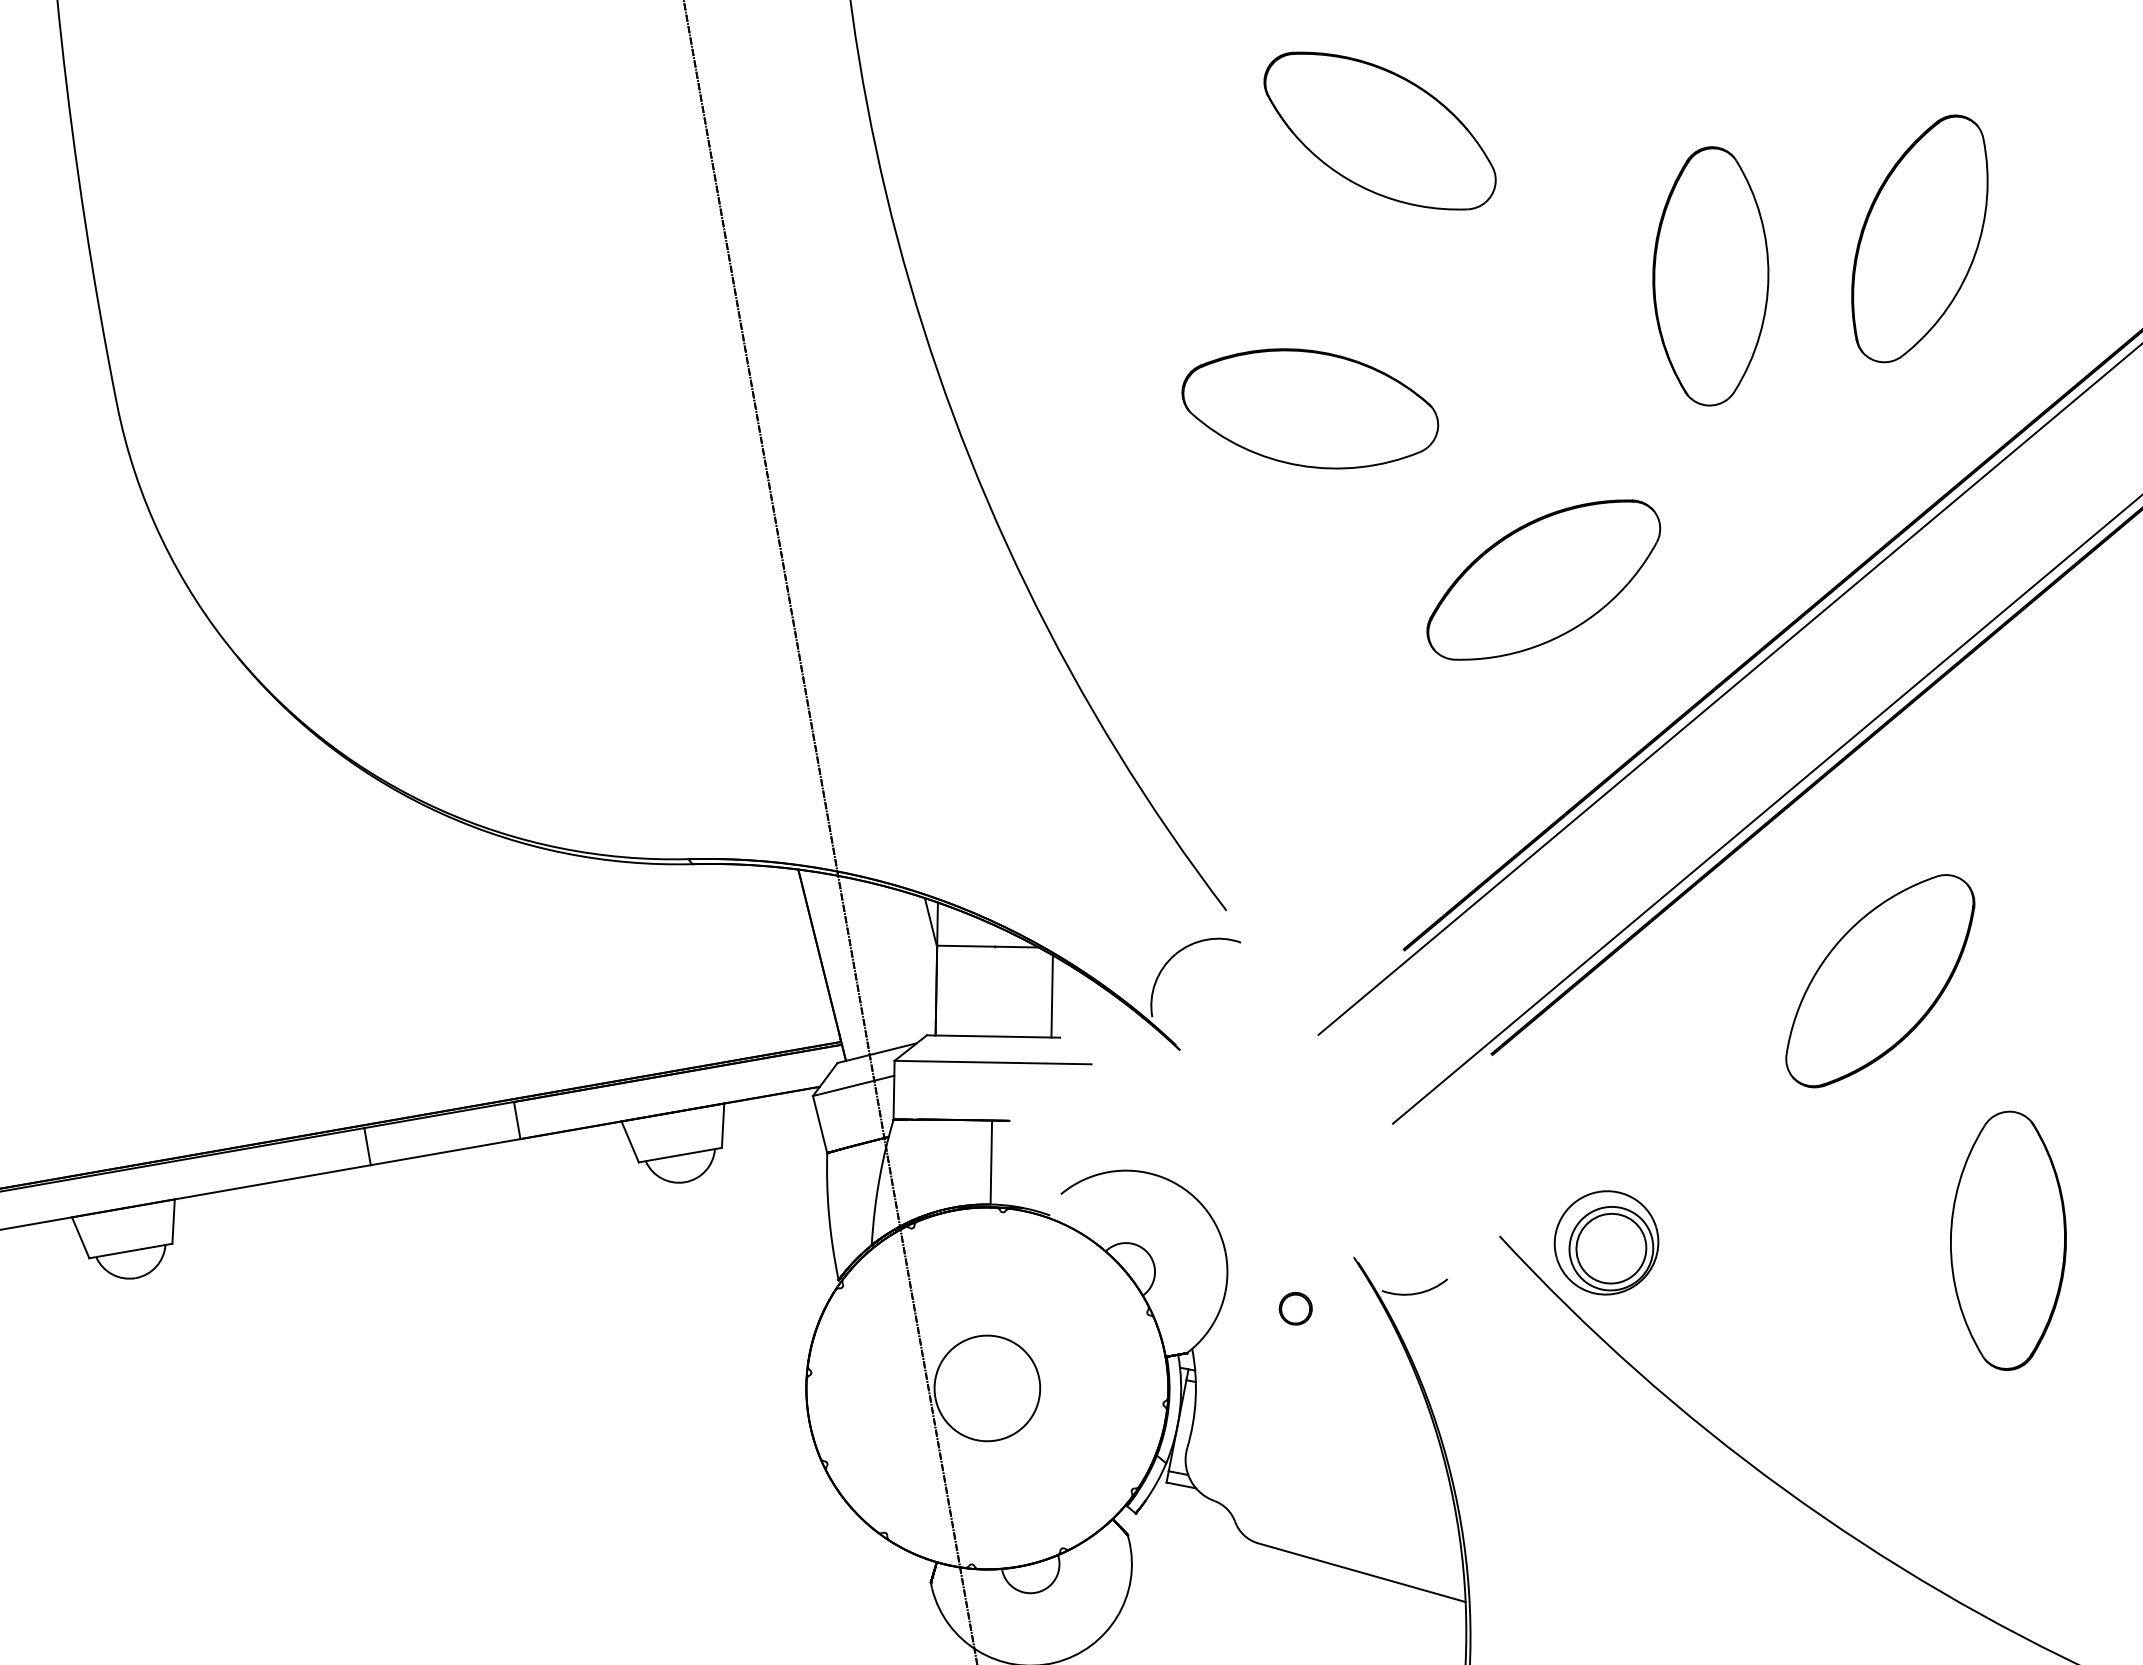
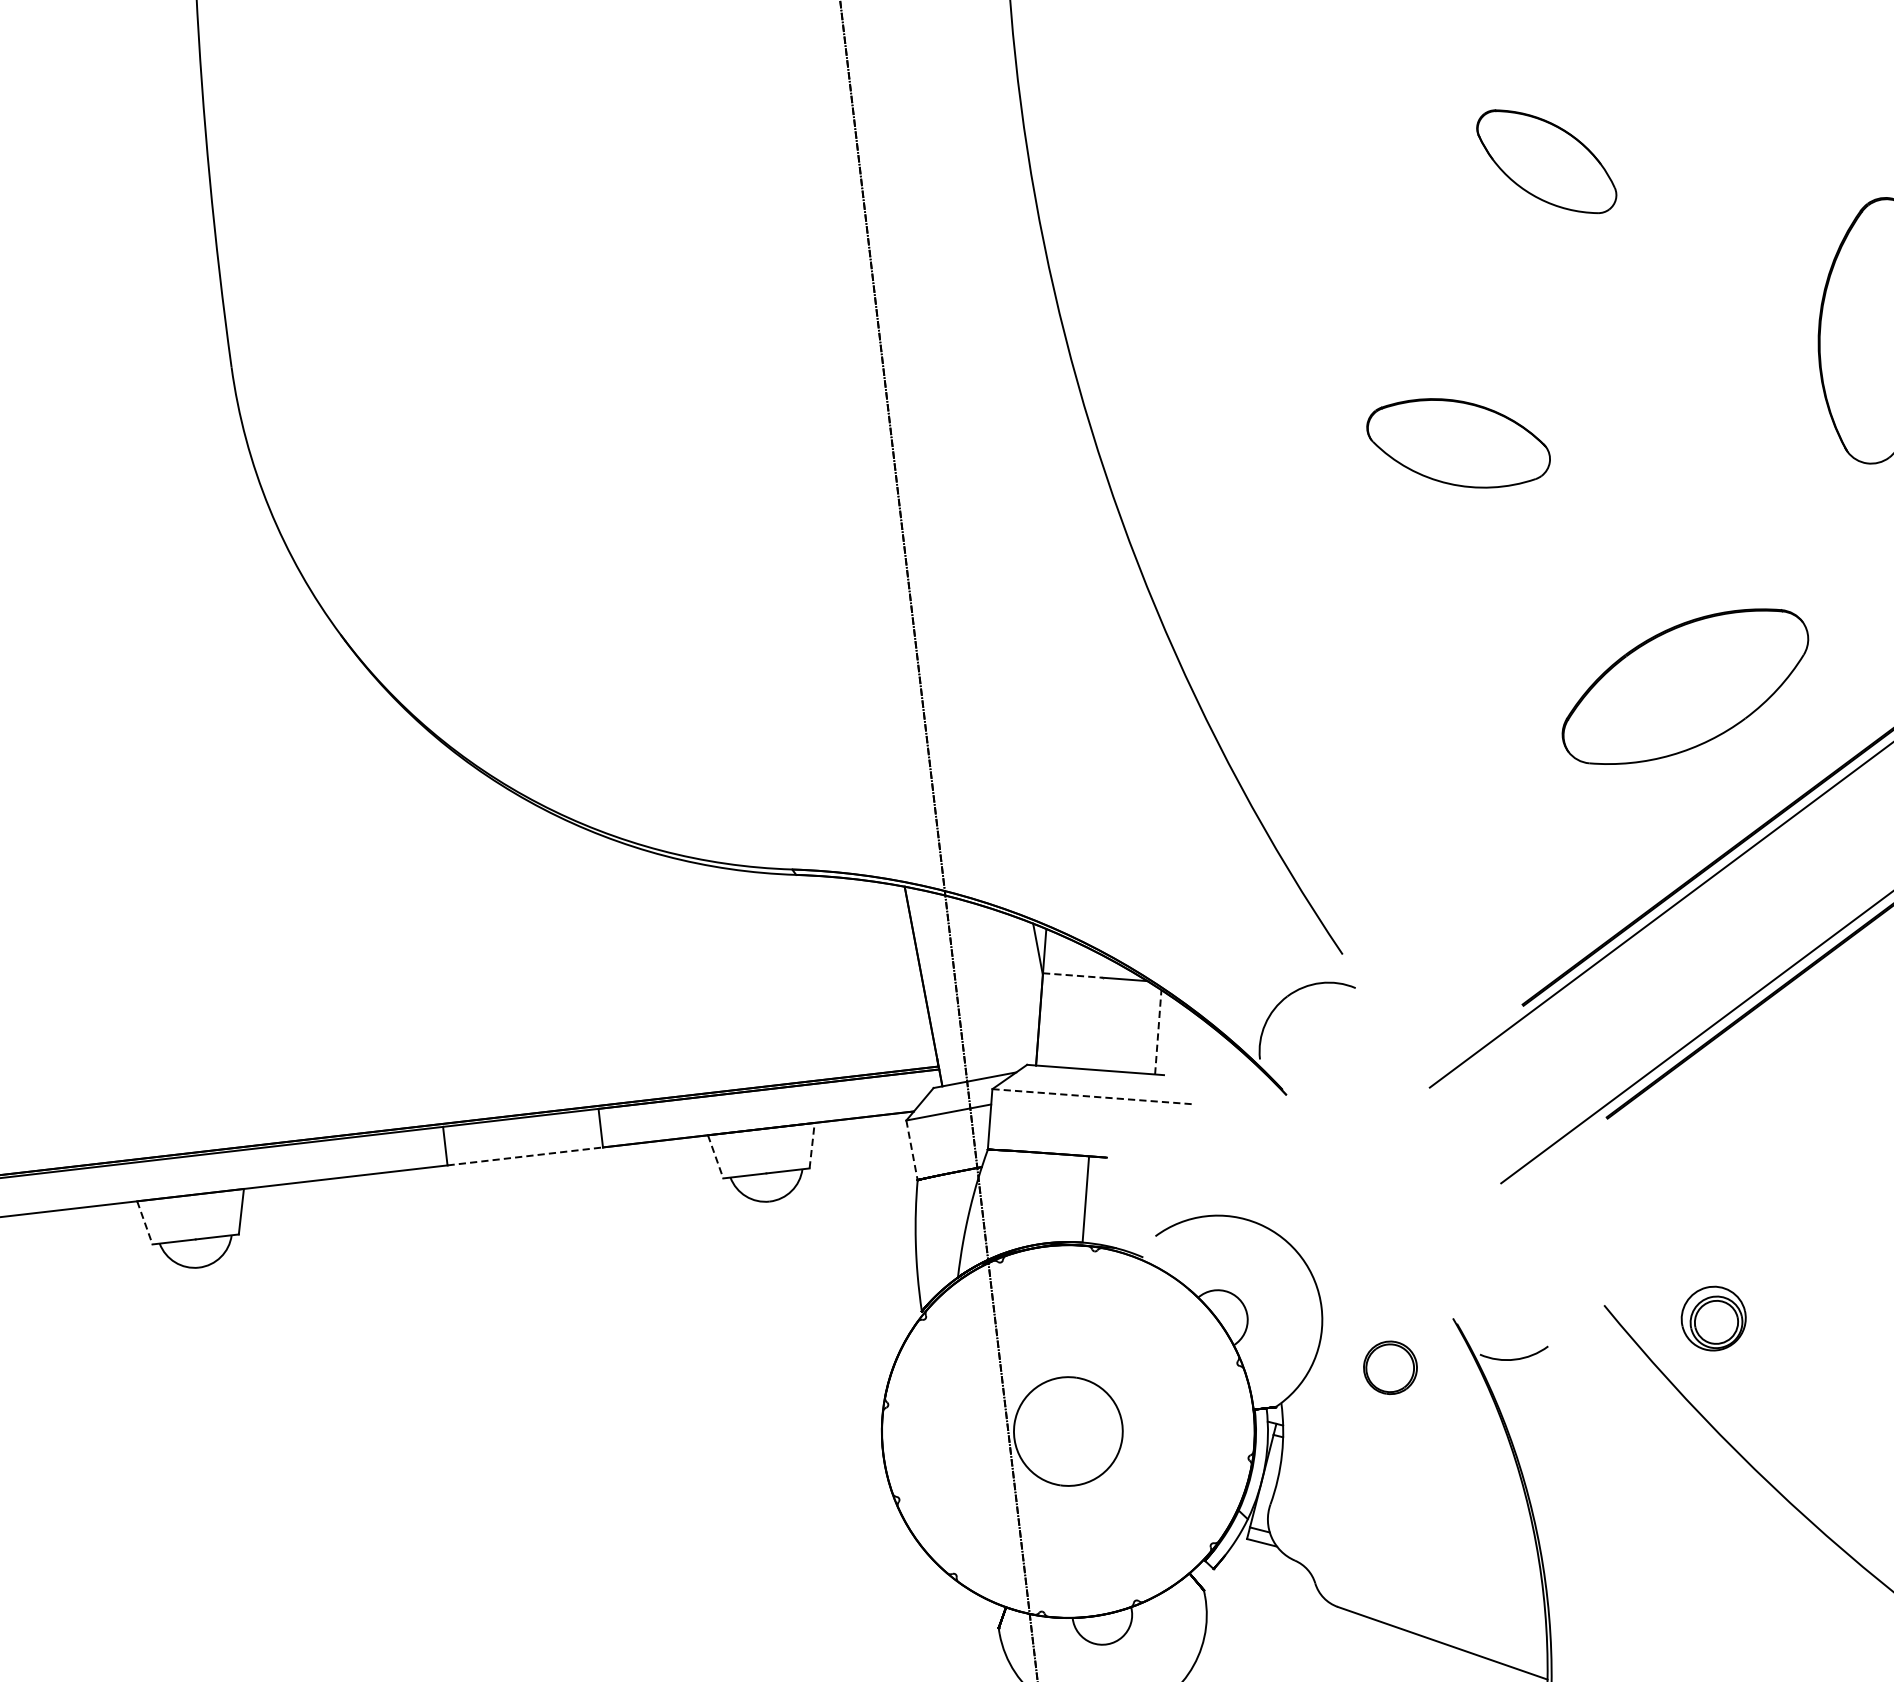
part: (1379, 130) -> (1546, 161), size x0.6
part: (1310, 408) -> (1458, 442), size x0.7
part: (1543, 579) -> (1685, 686), moved
line: (966, 946) -> (1073, 975), solid -> dashed
line: (1052, 995) -> (1158, 1031), solid -> dashed
line: (993, 1062) -> (1094, 1096), solid -> dashed
line: (820, 1124) -> (912, 1150), solid -> dashed
line: (723, 1125) -> (812, 1145), solid -> dashed
line: (630, 1142) -> (715, 1157), solid -> dashed
line: (445, 1152) -> (525, 1156), solid -> dashed
line: (80, 1238) -> (144, 1223), solid -> dashed
part: (1606, 1242) -> (1713, 1318), size x0.6
part: (1295, 1308) -> (1389, 1367), size x1.6

